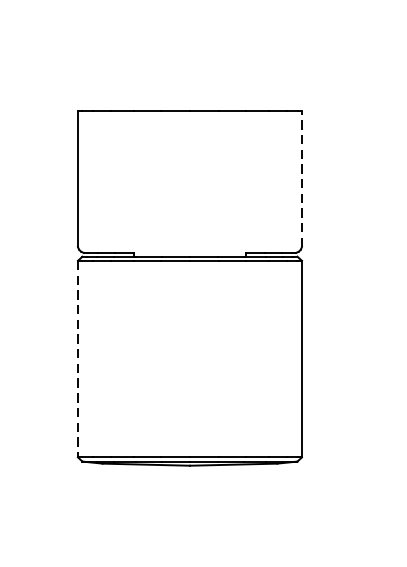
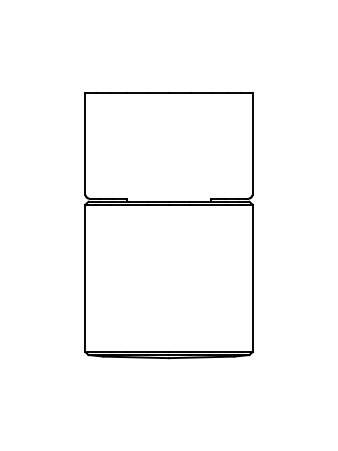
line: (301, 178) -> (252, 143), dashed -> solid
line: (78, 359) -> (85, 278), dashed -> solid

